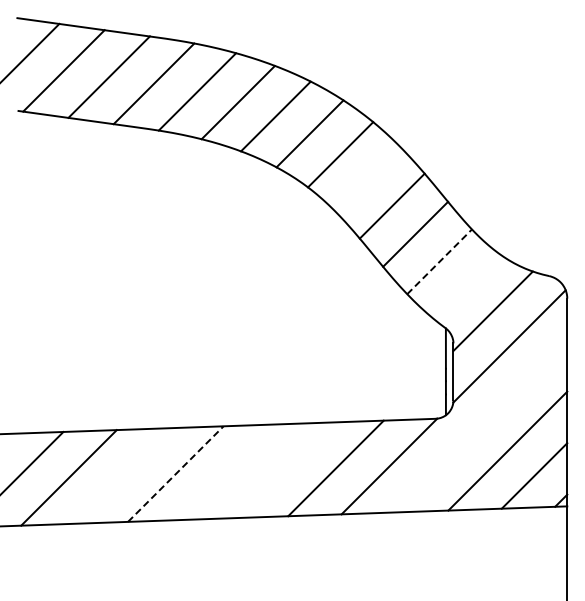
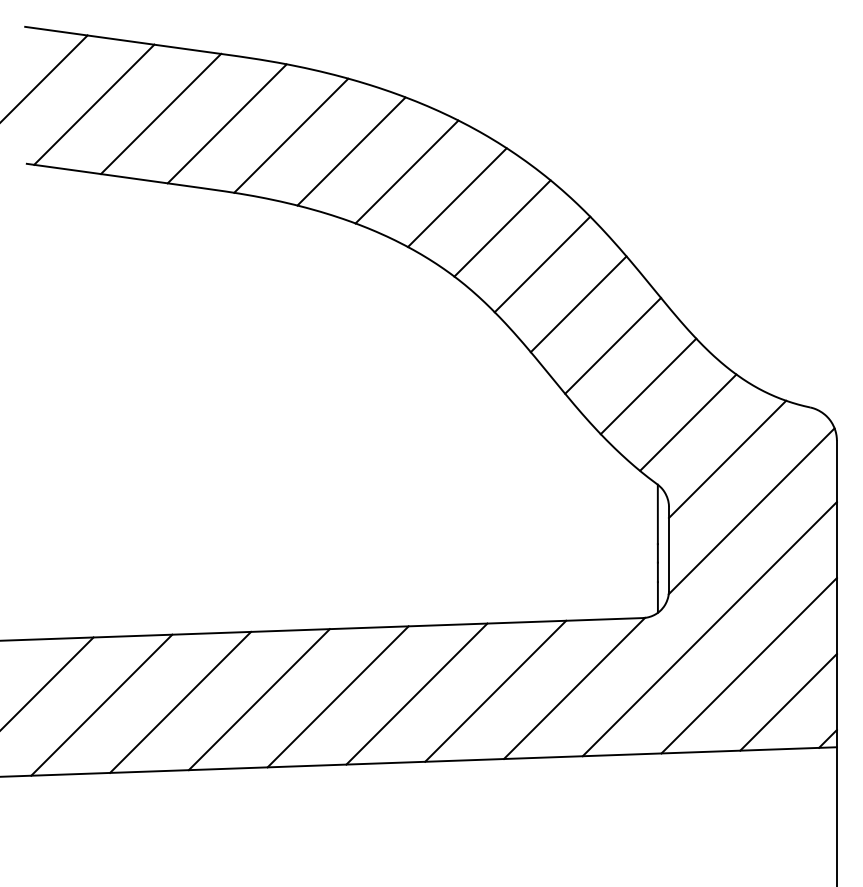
line: (367, 178) -> (542, 263), added
line: (439, 261) -> (648, 385), dashed -> solid
line: (466, 285) -> (688, 421), added
line: (481, 426) -> (710, 629), added
line: (282, 470) -> (416, 694), added
line: (229, 472) -> (338, 697), added
line: (175, 474) -> (258, 700), dashed -> solid
line: (122, 475) -> (180, 701), added

